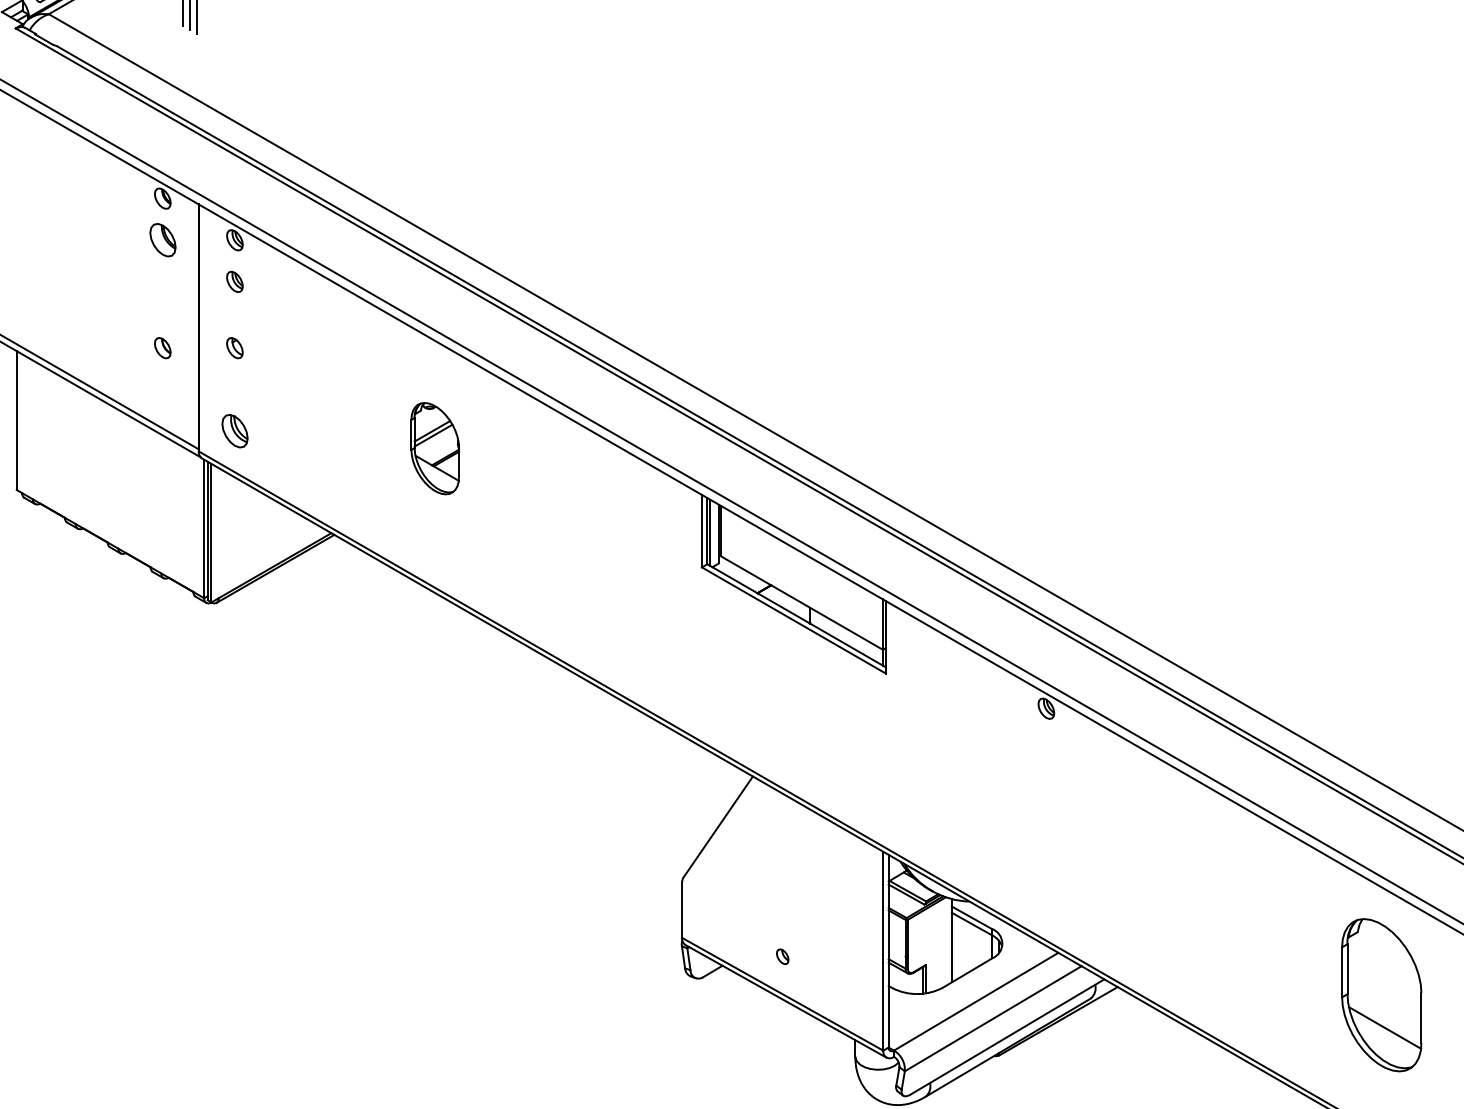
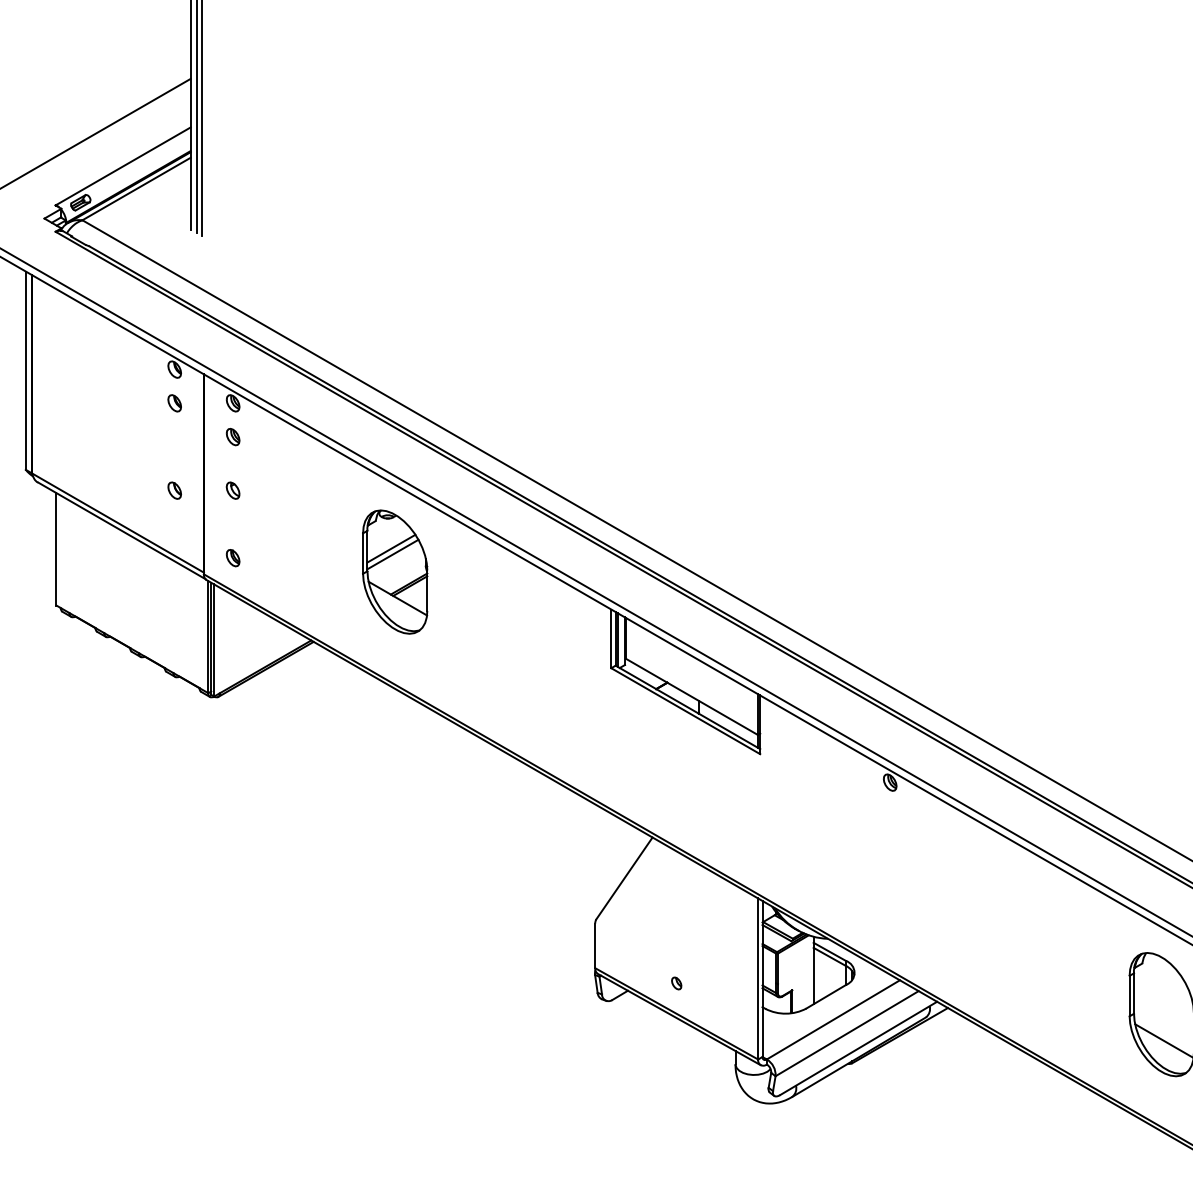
part: (162, 240) -> (174, 403), size x0.62
part: (234, 431) -> (232, 558), size x0.62
part: (435, 447) -> (395, 571), size x1.67

